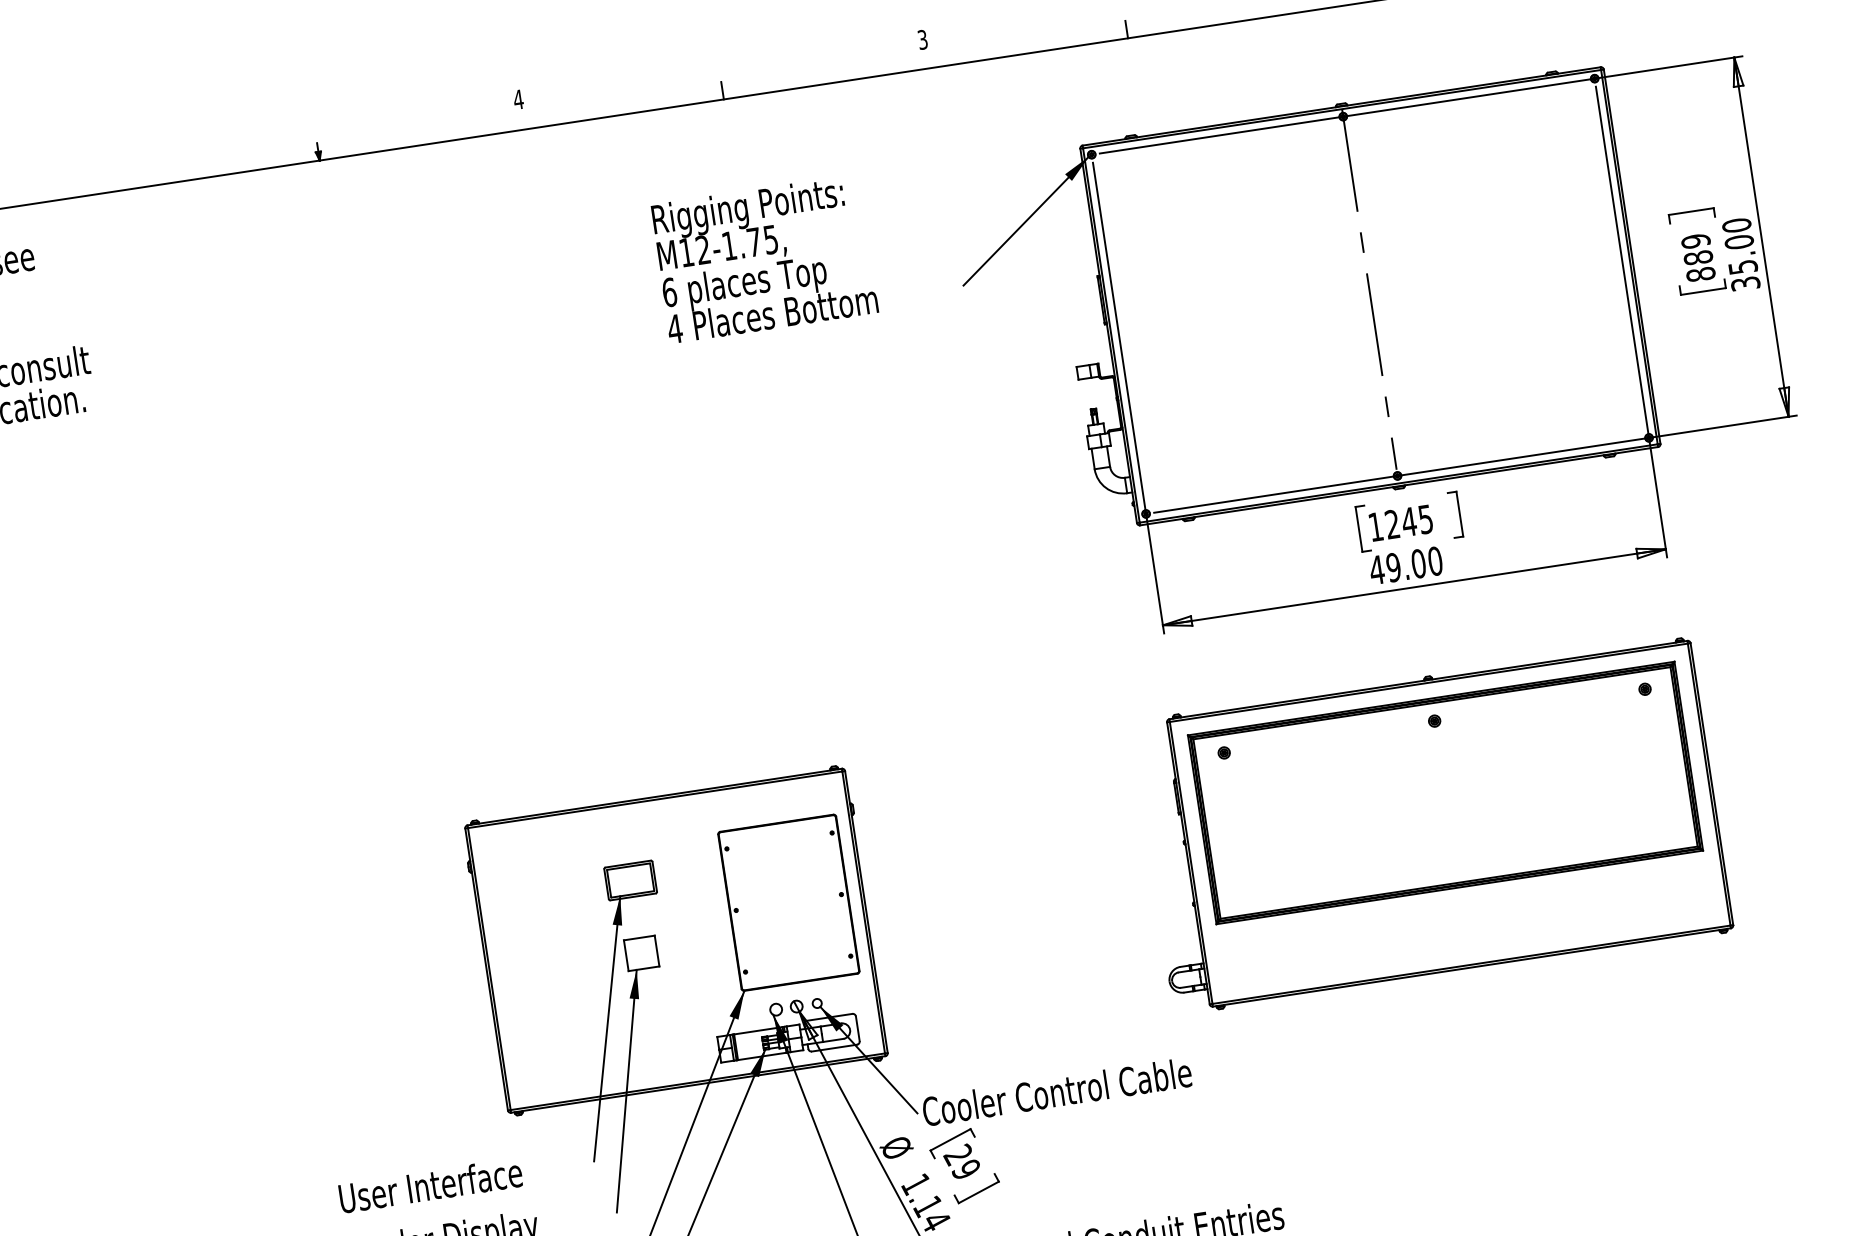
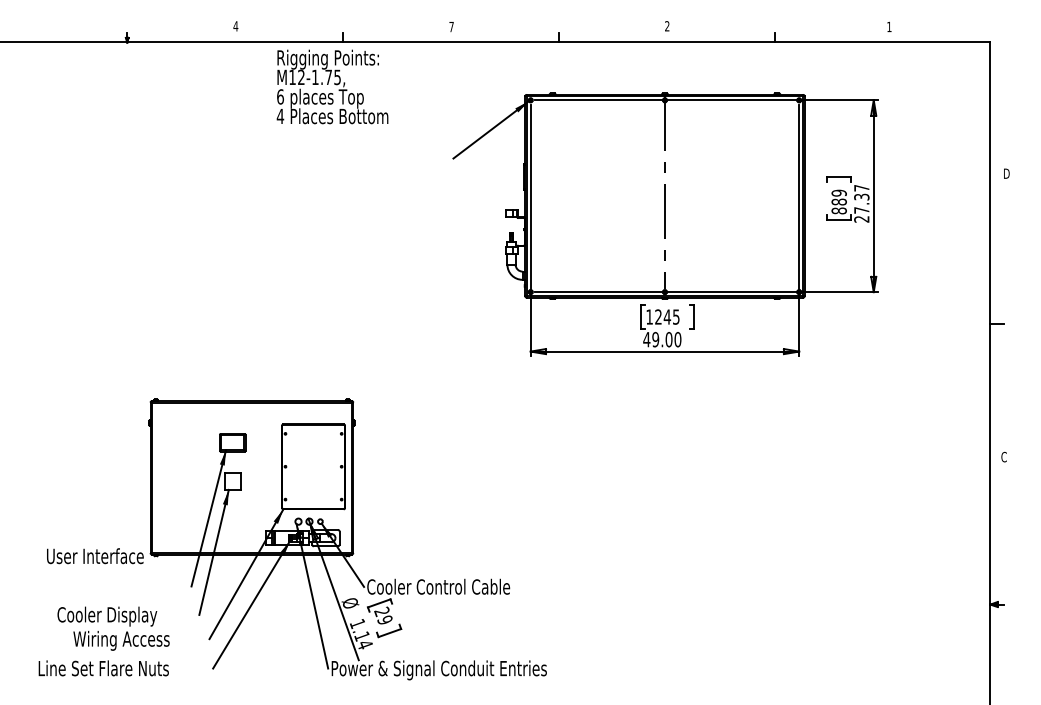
text: (922, 38) -> (451, 26), 3 -> 7
text: (1740, 254) -> (861, 203), 35.00 -> 27.37
text: (764, 258) -> (332, 86), moved
part: (1432, 825) -> (655, 477), removed
text: (431, 1186) -> (95, 556), moved

